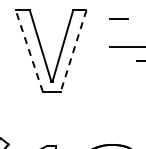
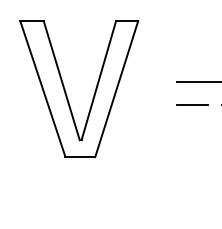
line: (118, 18) -> (191, 104), moved
line: (29, 51) -> (43, 89), dashed -> solid
line: (73, 51) -> (116, 89), dashed -> solid

